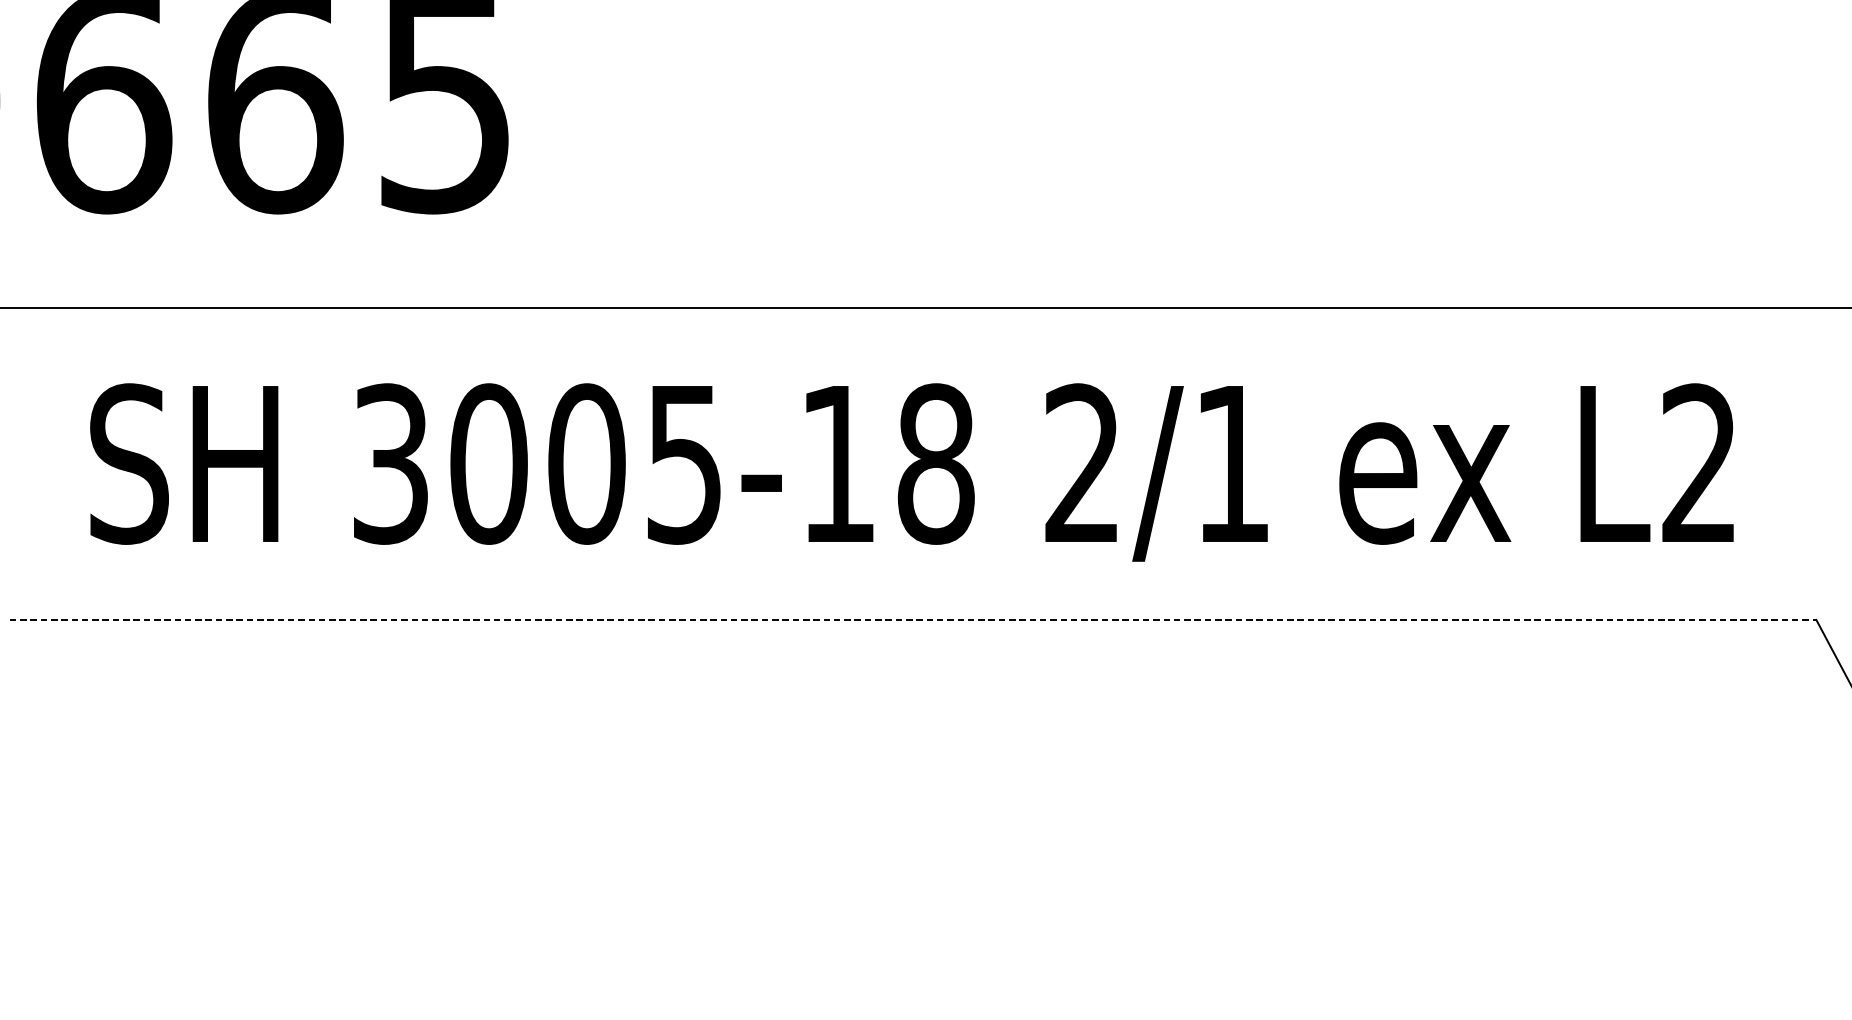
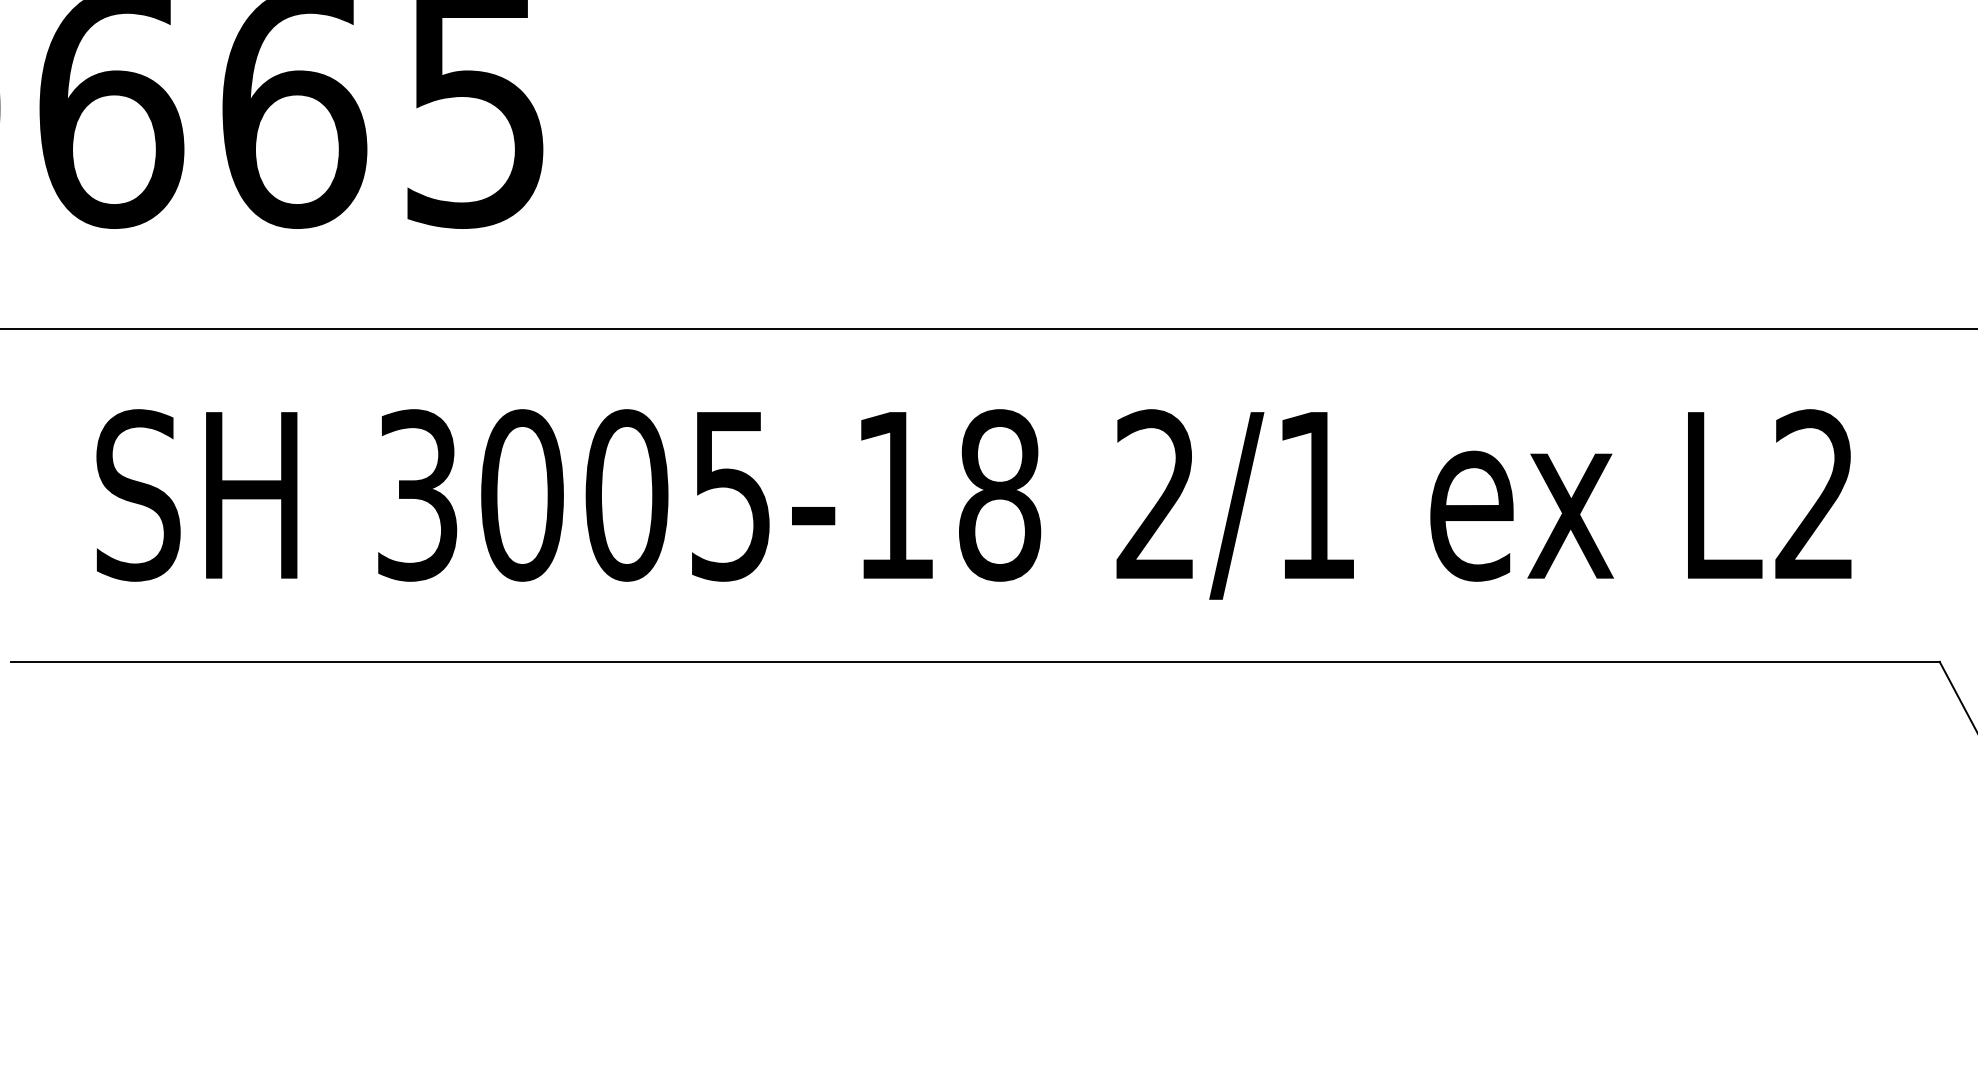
line: (913, 619) -> (975, 661), dashed -> solid

